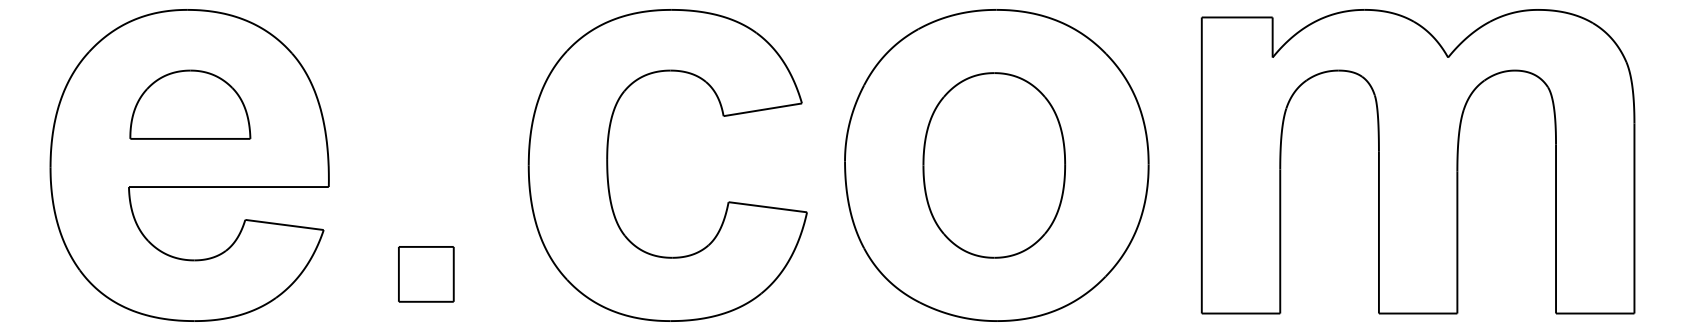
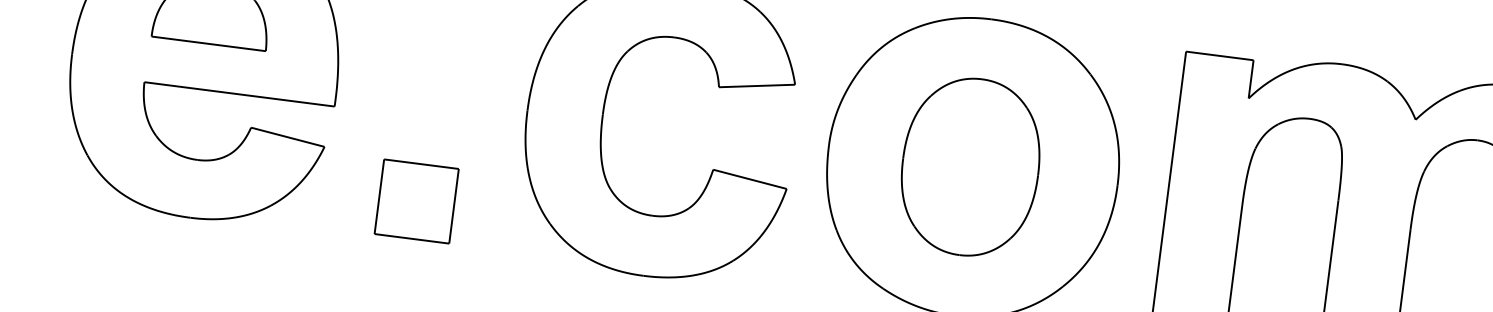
part: (426, 274) -> (416, 201), size x1.43

